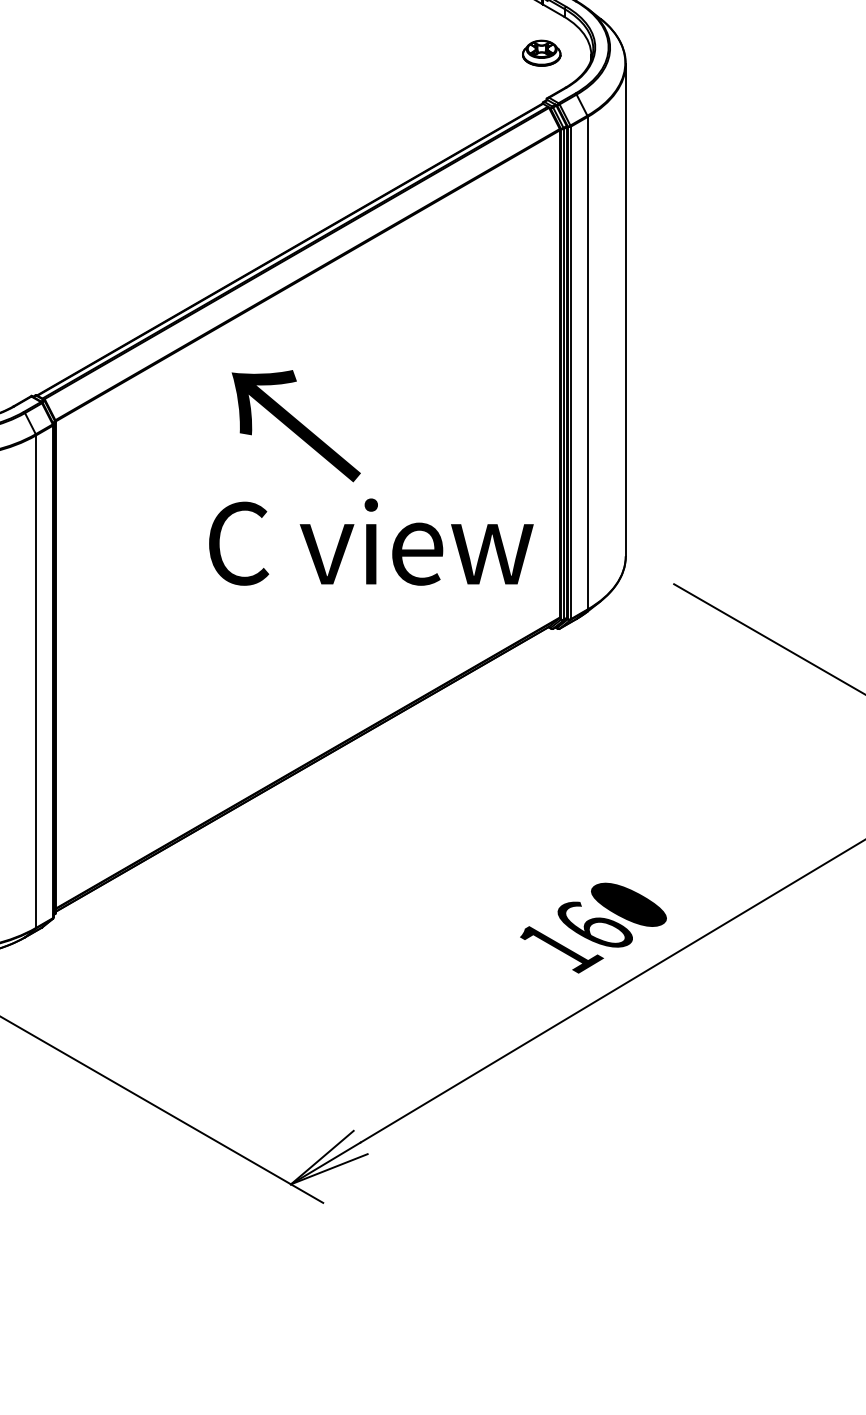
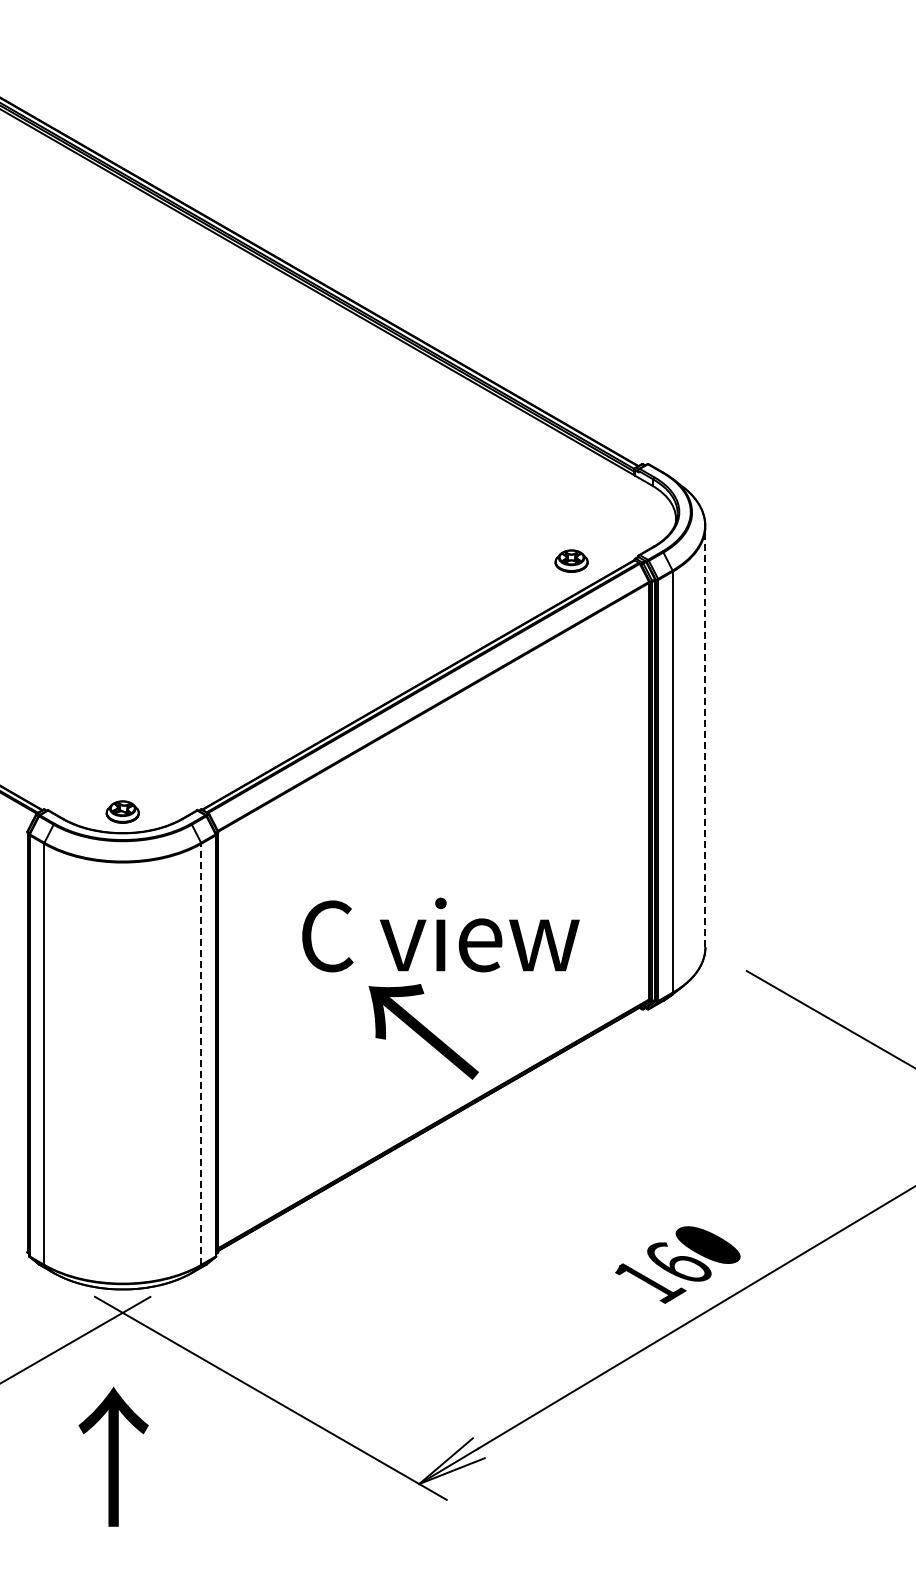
part: (541, 52) -> (571, 560), moved
line: (625, 309) -> (705, 736), solid -> dashed
text: (295, 425) -> (423, 1031), moved
text: (370, 541) -> (440, 934), moved
line: (36, 680) -> (201, 1053), solid -> dashed

